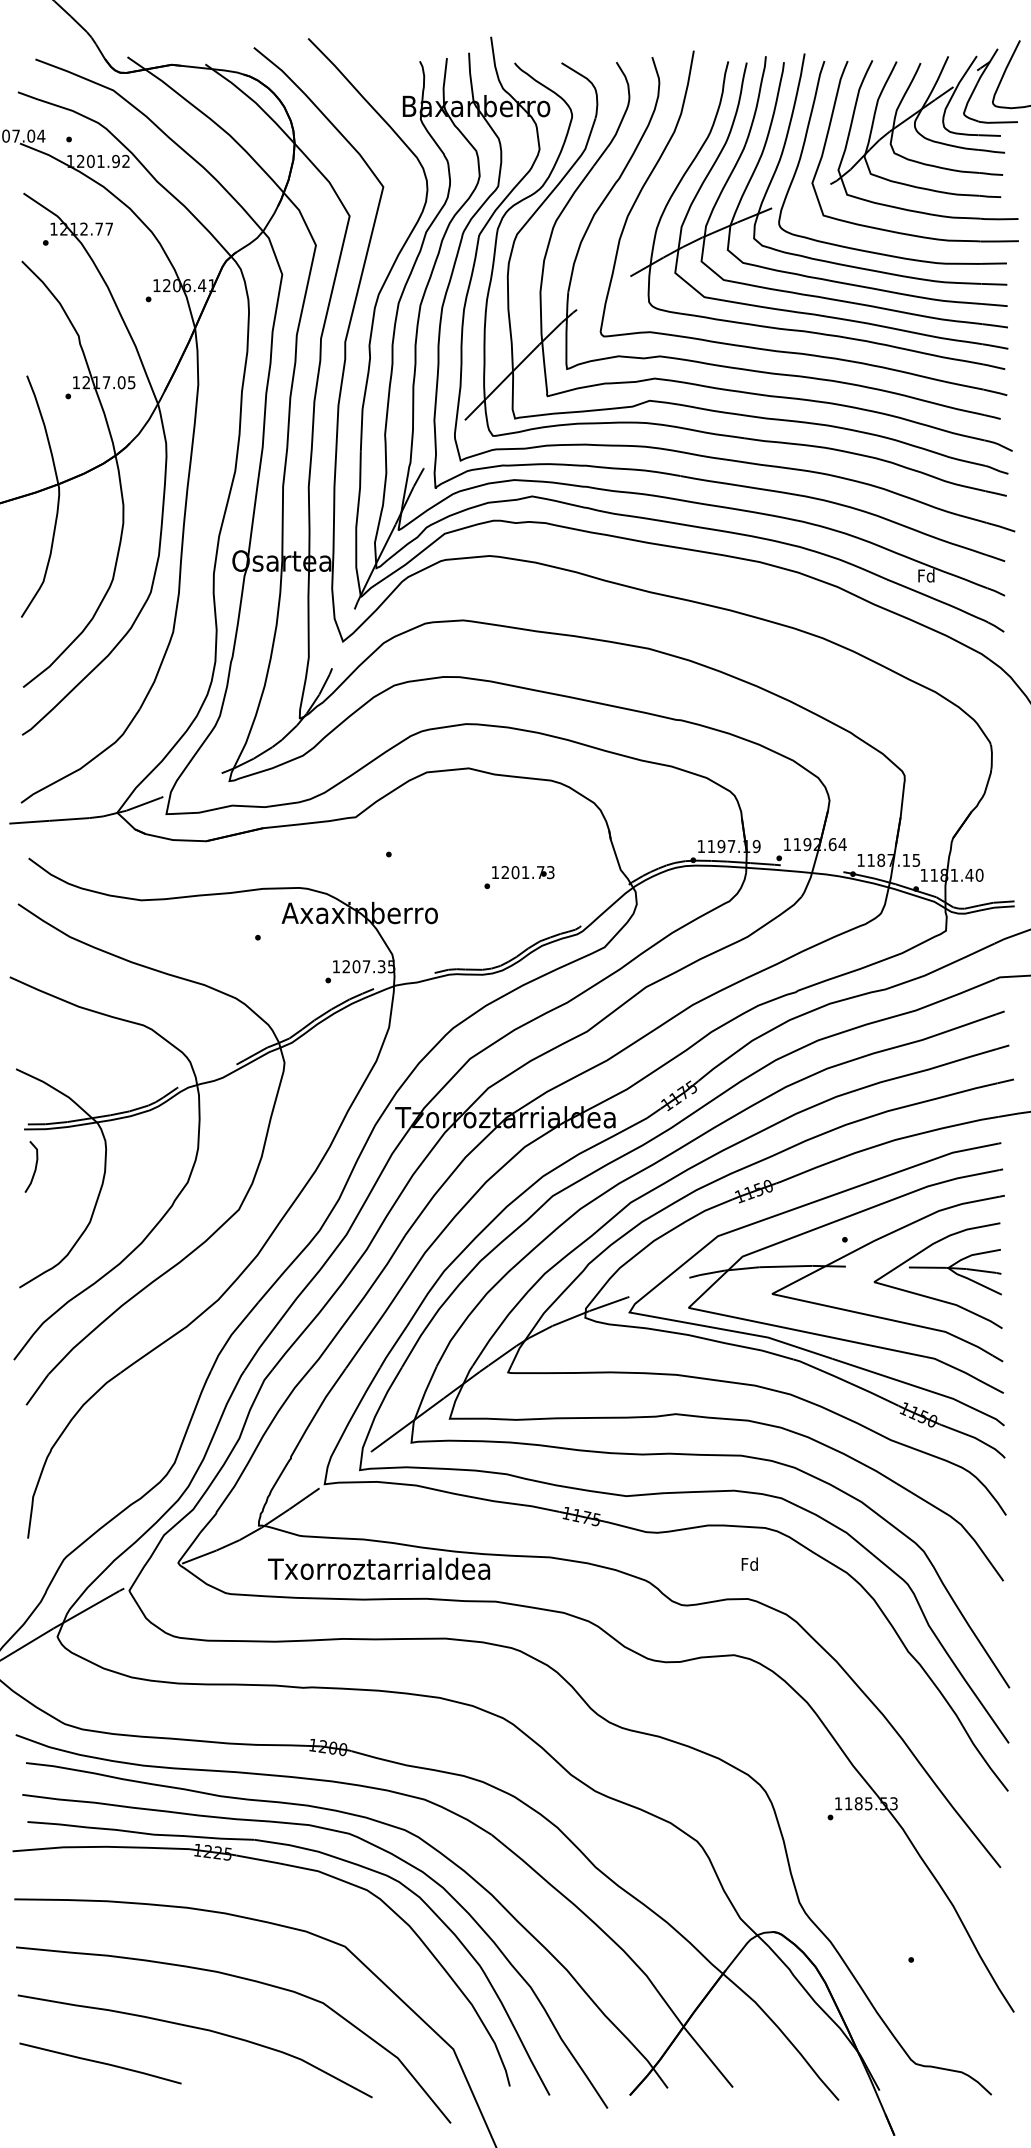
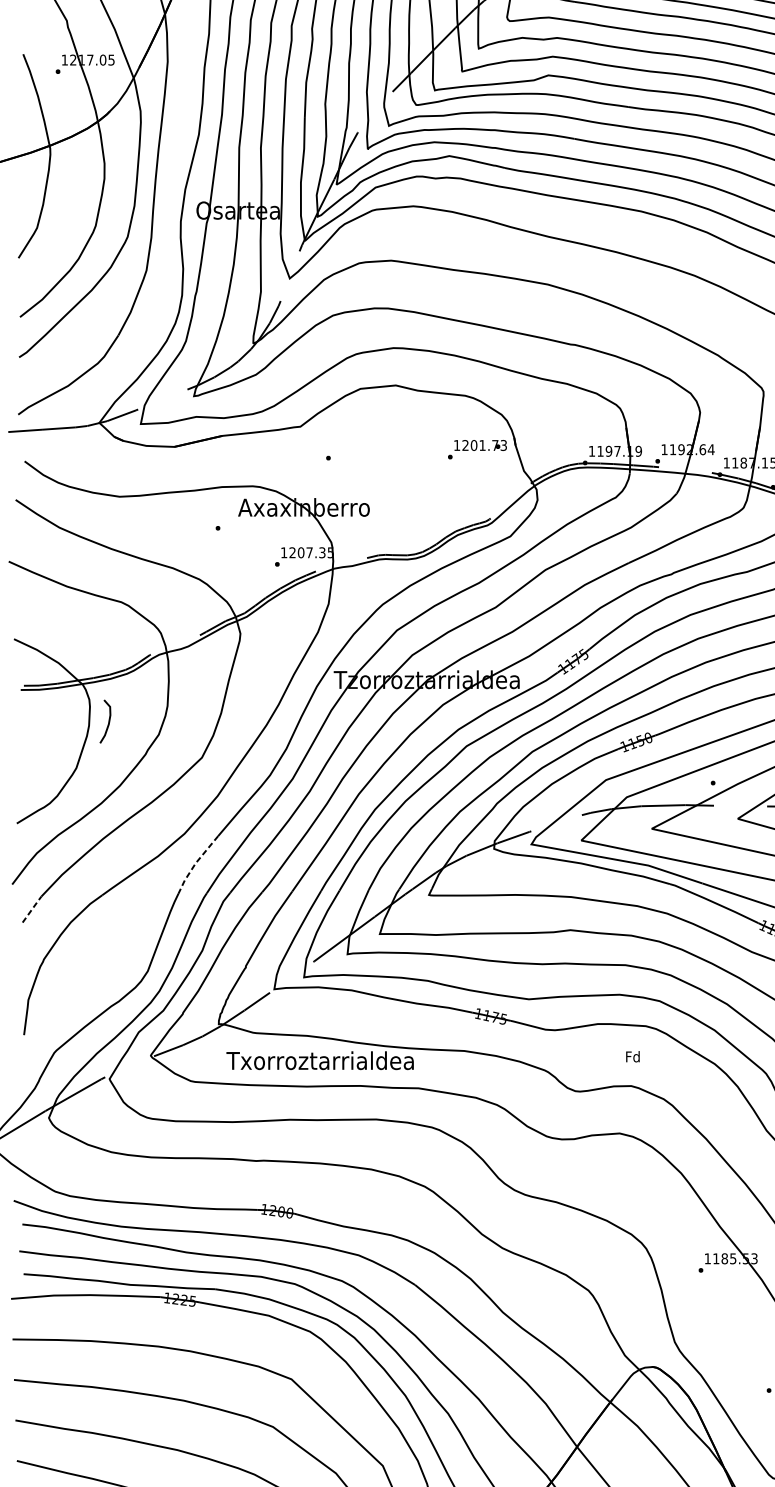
text: (519, 877) -> (477, 449), moved
curve: (34, 1168) -> (107, 722), moved
line: (231, 1335) -> (195, 863), solid -> dashed
line: (37, 1389) -> (32, 909), solid -> dashed

